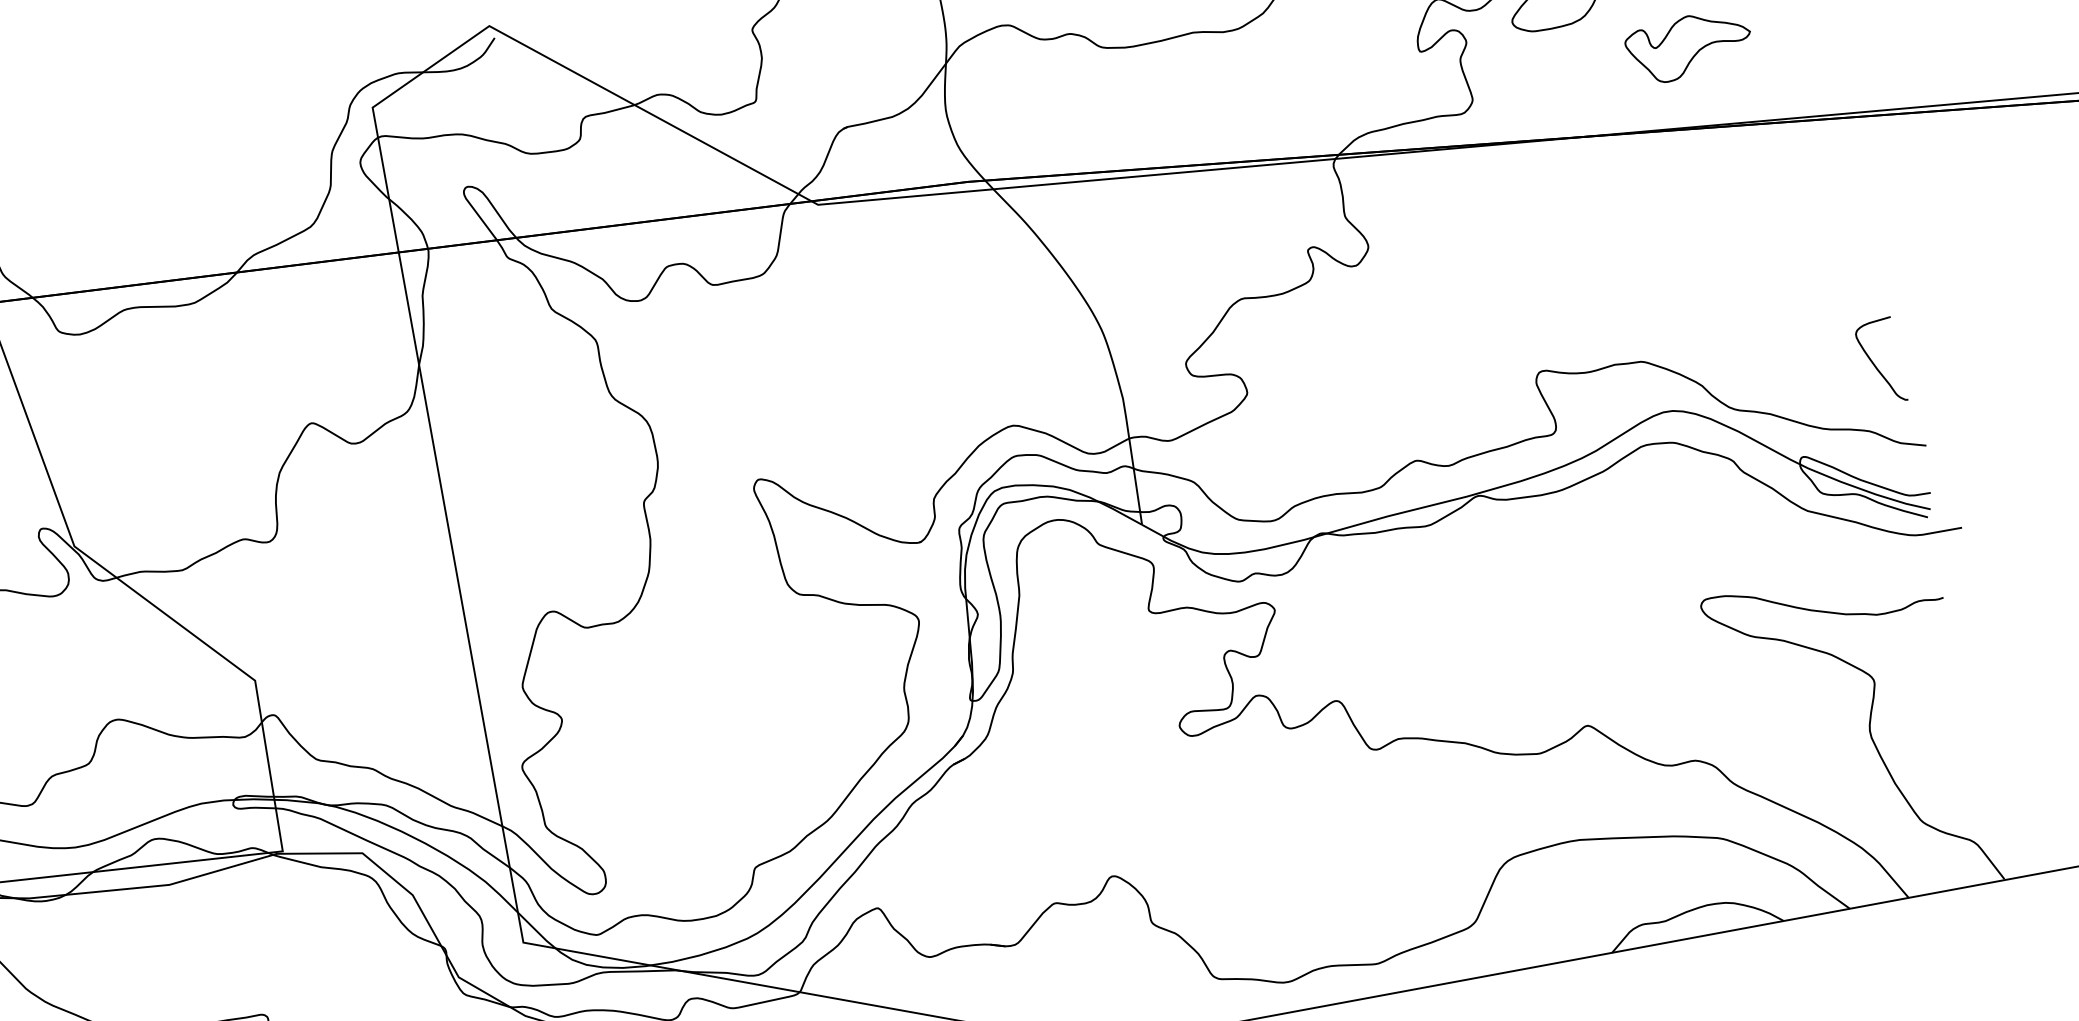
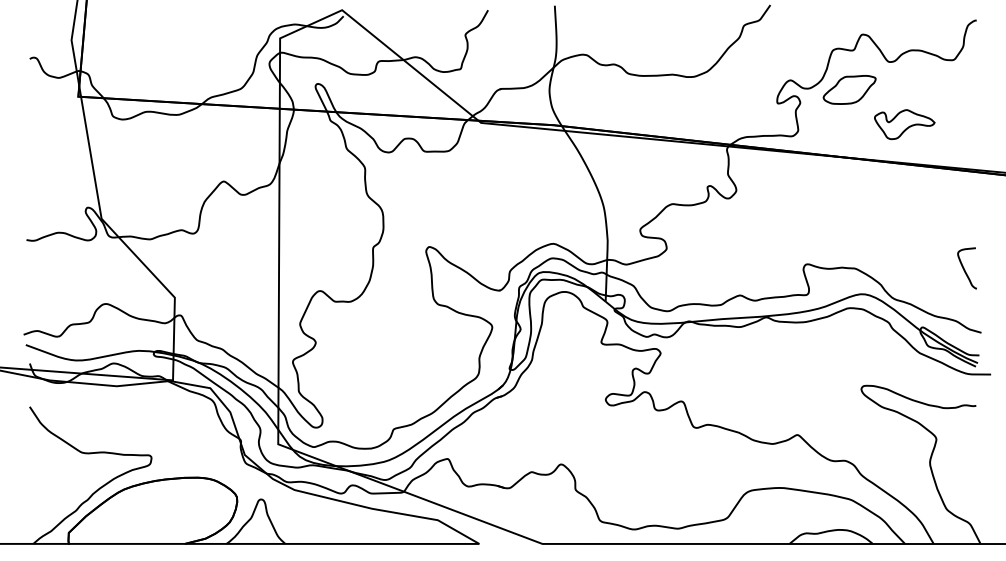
curve: (1877, 364) -> (965, 269), moved

